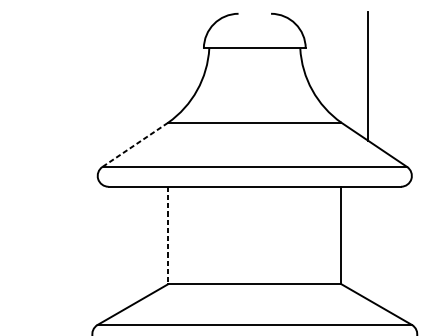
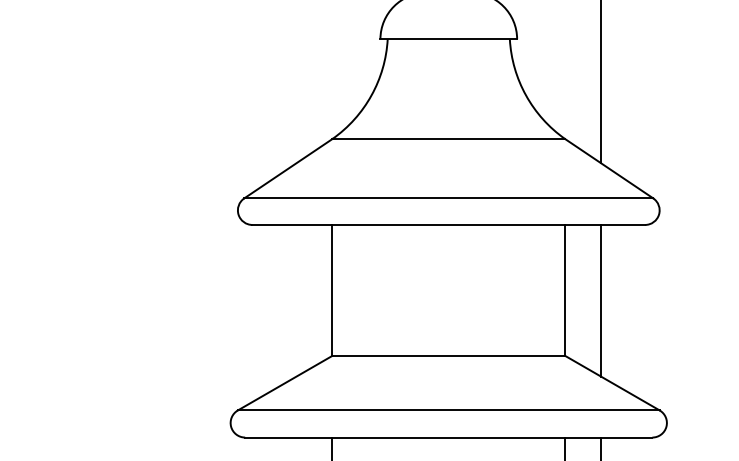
line: (134, 144) -> (287, 168), dashed -> solid
line: (168, 235) -> (332, 290), dashed -> solid
line: (368, 243) -> (601, 300), added

